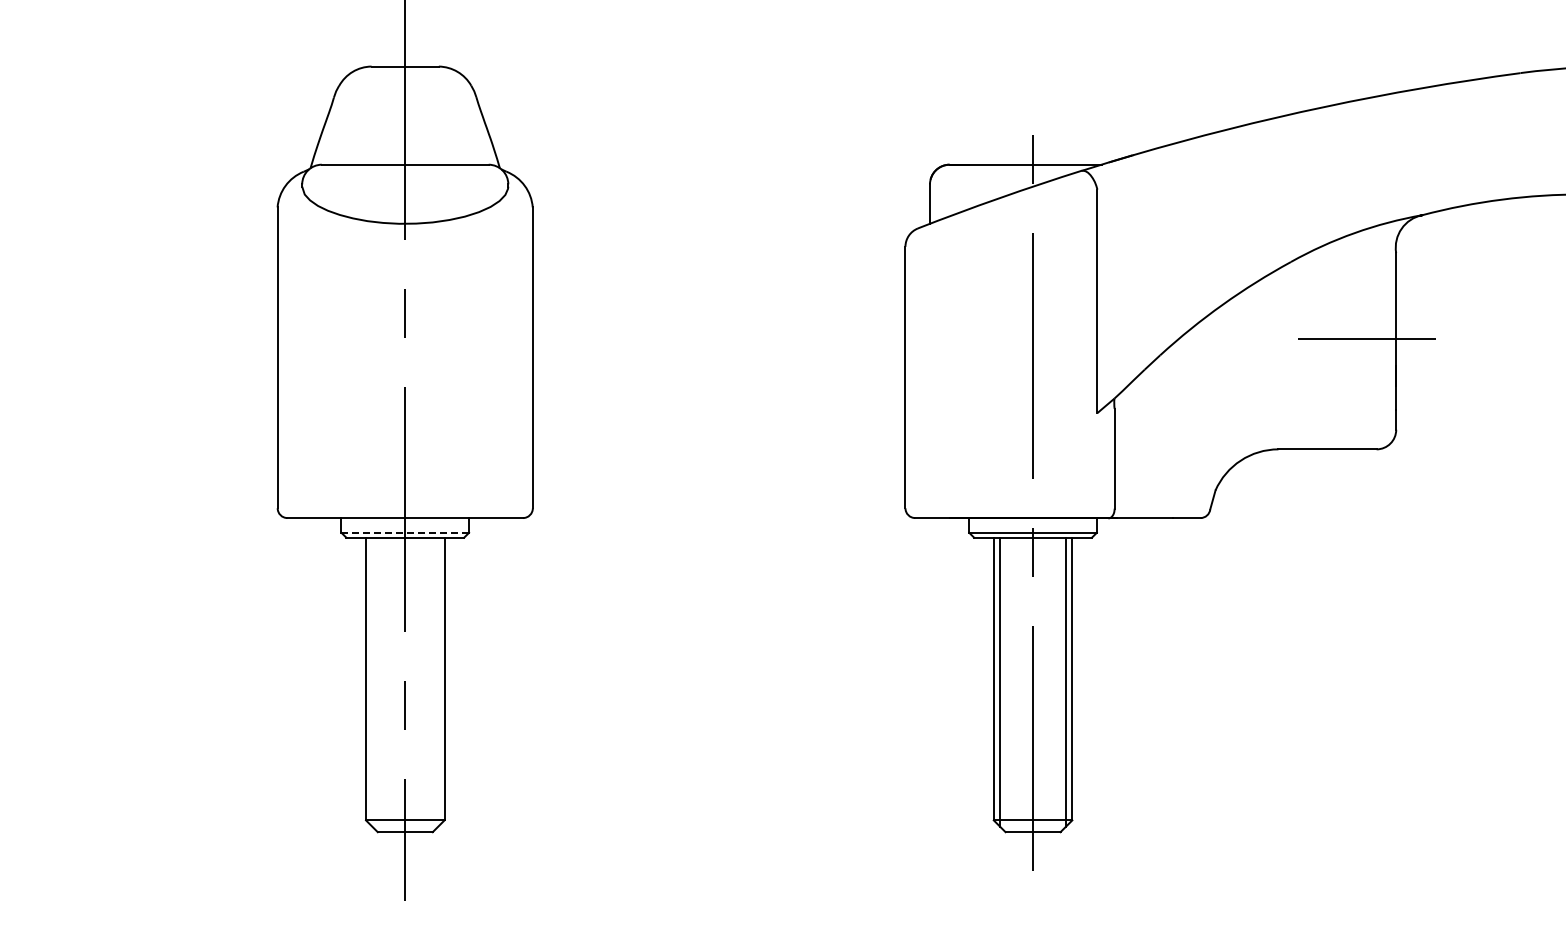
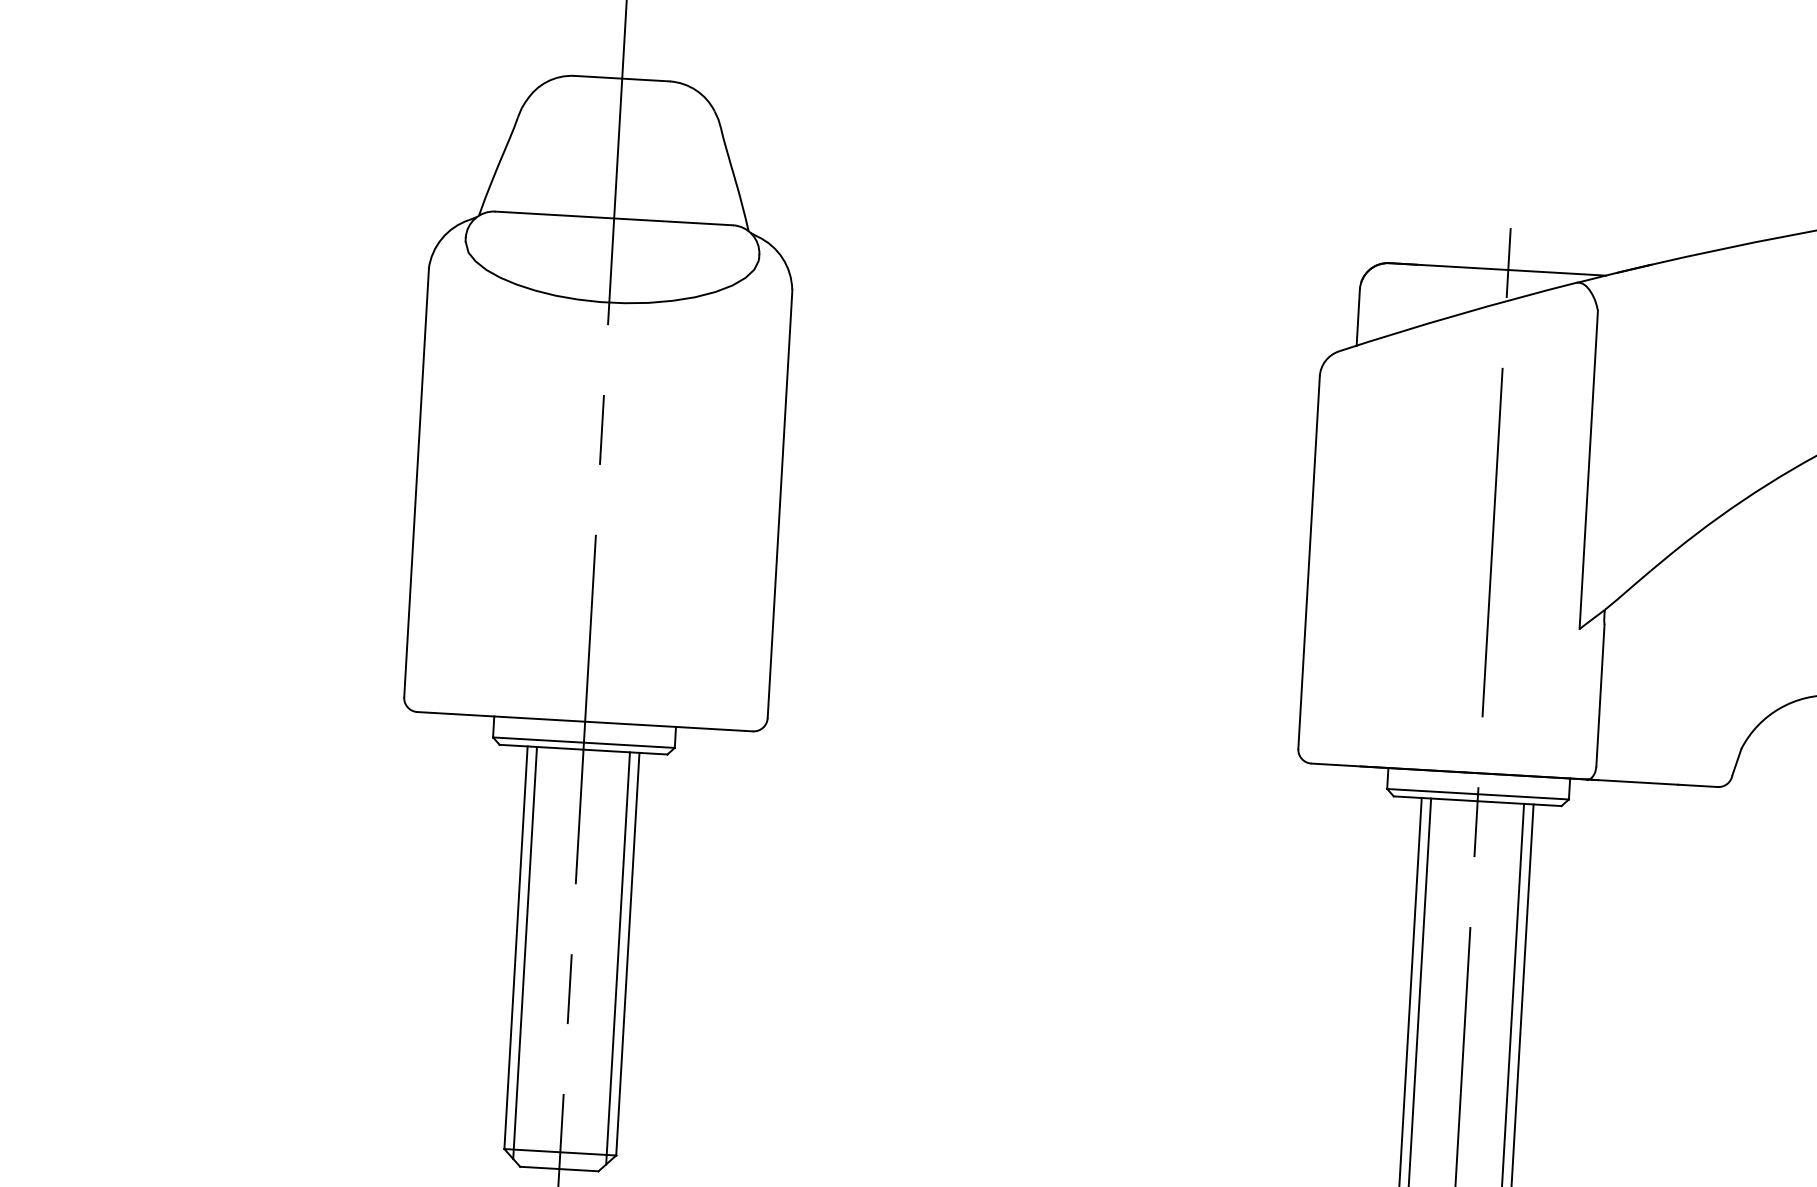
line: (405, 532) -> (584, 742), dashed -> solid
line: (372, 682) -> (524, 953), added
line: (437, 682) -> (617, 958), added

